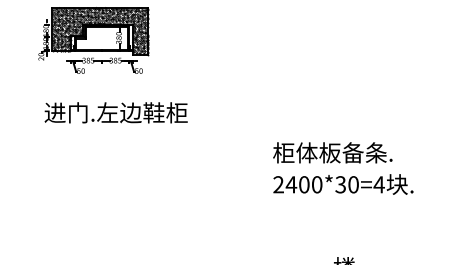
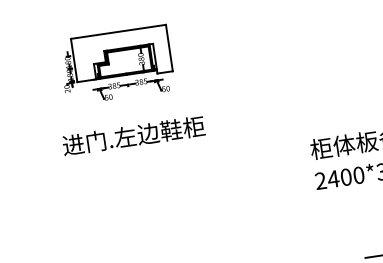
hatch: (100, 30) -> (122, 54), removed
text: (115, 112) -> (133, 135), moved

